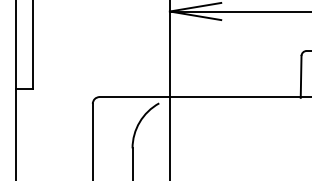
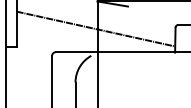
line: (166, 57) -> (95, 28), added

